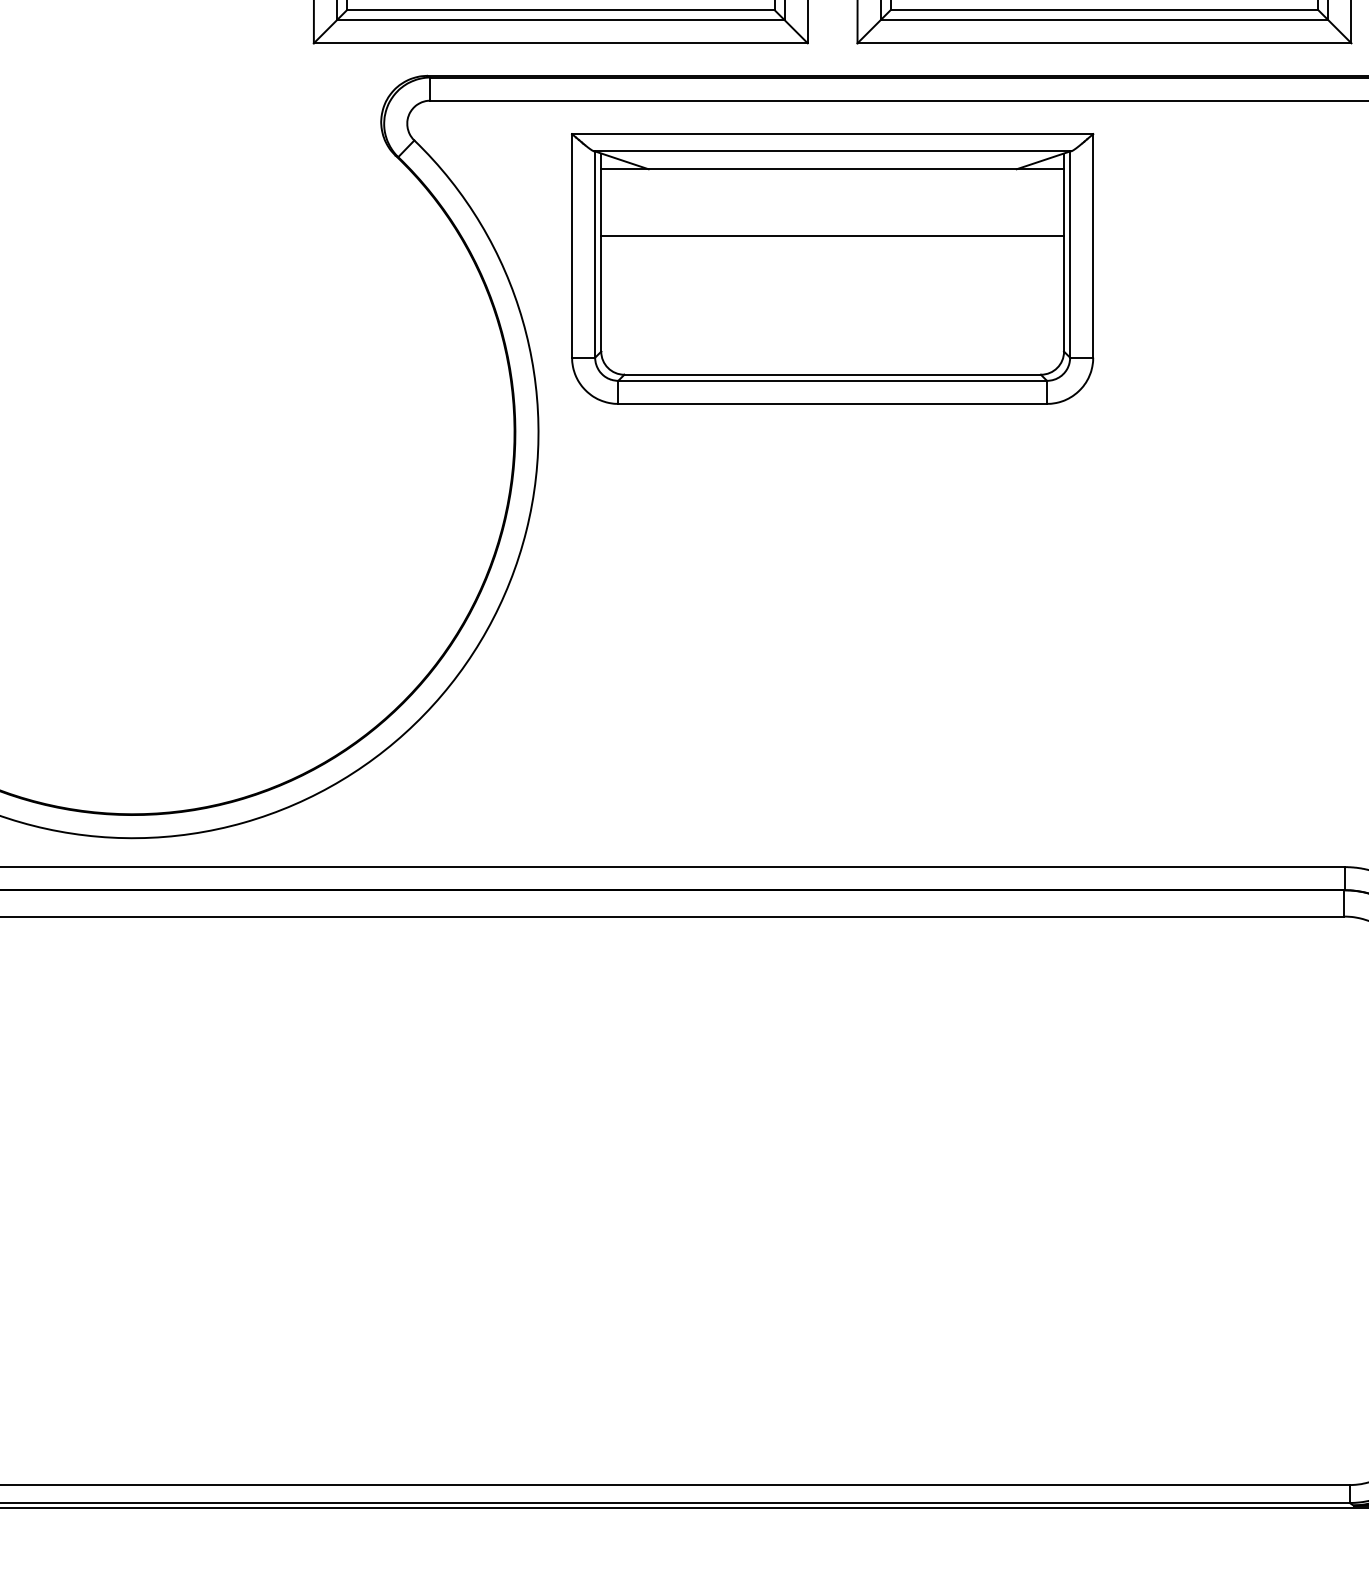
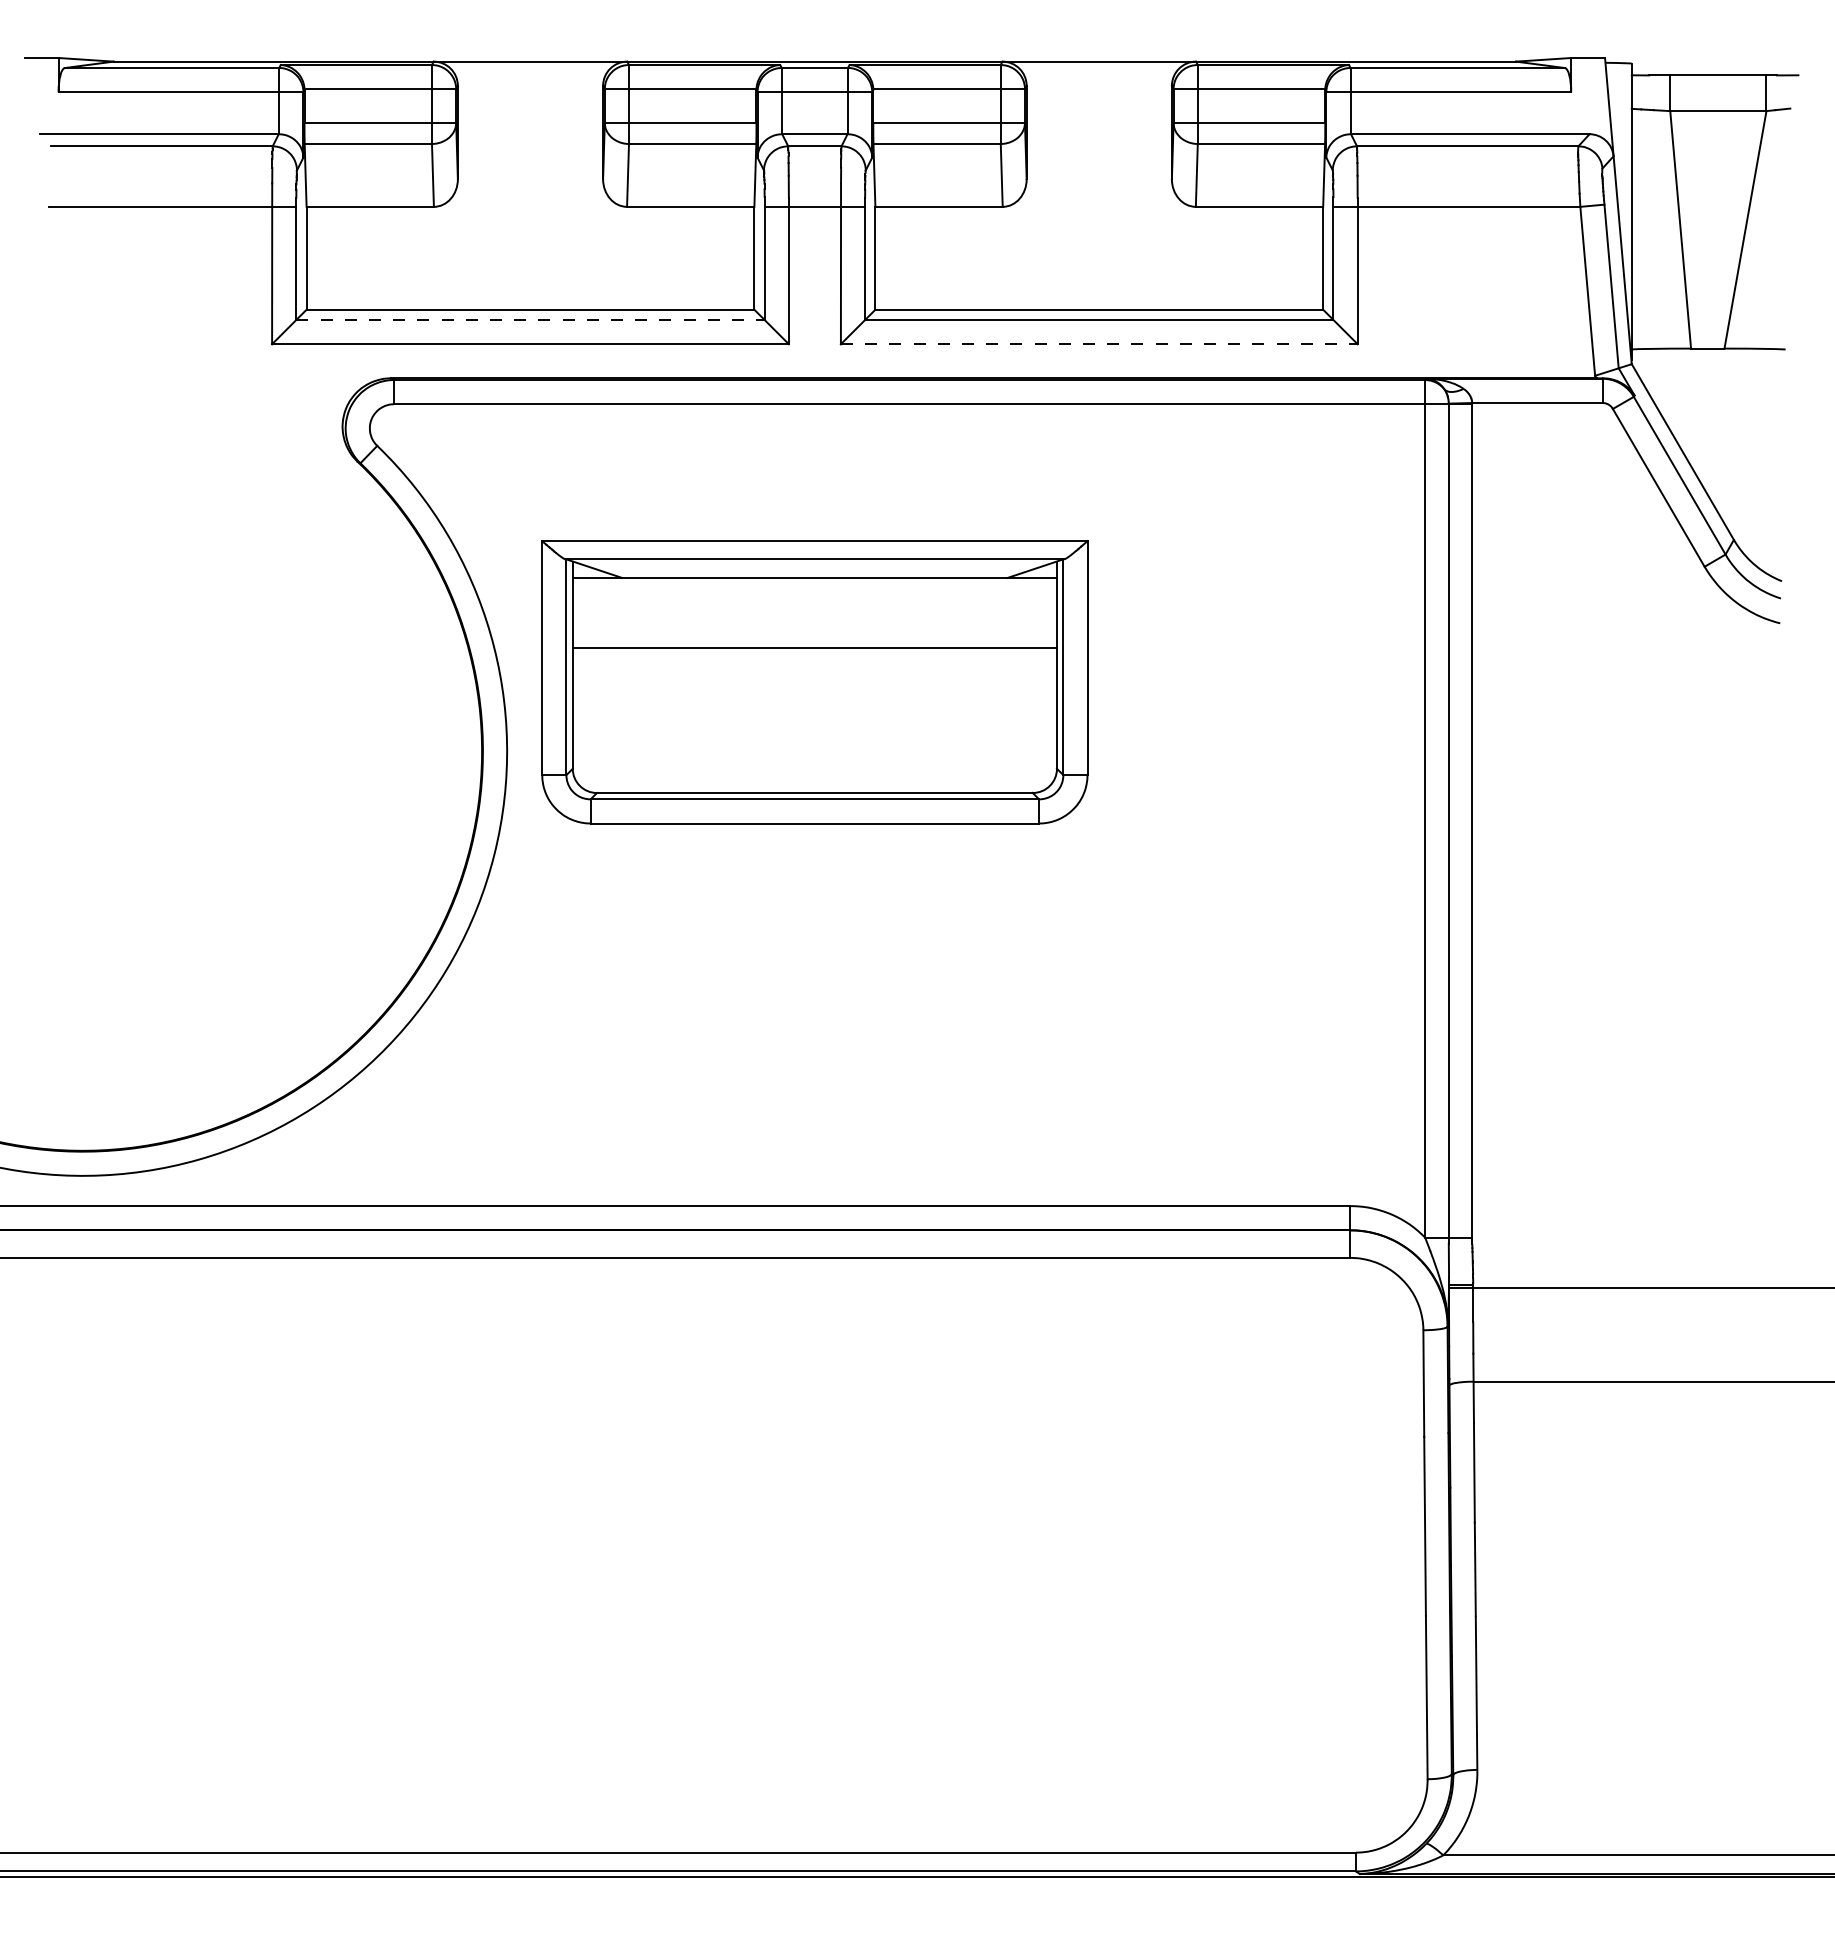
line: (560, 20) -> (530, 320), solid -> dashed
line: (1104, 43) -> (1099, 344), solid -> dashed
part: (832, 269) -> (814, 682), moved

